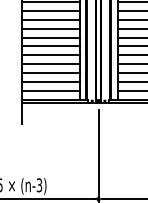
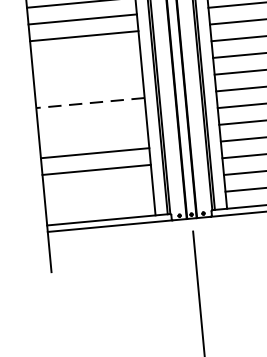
line: (50, 10) -> (84, 52), removed
line: (50, 19) -> (86, 69), removed
line: (50, 28) -> (87, 86), removed
line: (50, 37) -> (89, 103), solid -> dashed
line: (50, 46) -> (91, 120), removed
line: (50, 55) -> (92, 137), removed
line: (50, 81) -> (97, 186), removed
line: (50, 90) -> (98, 203), removed

